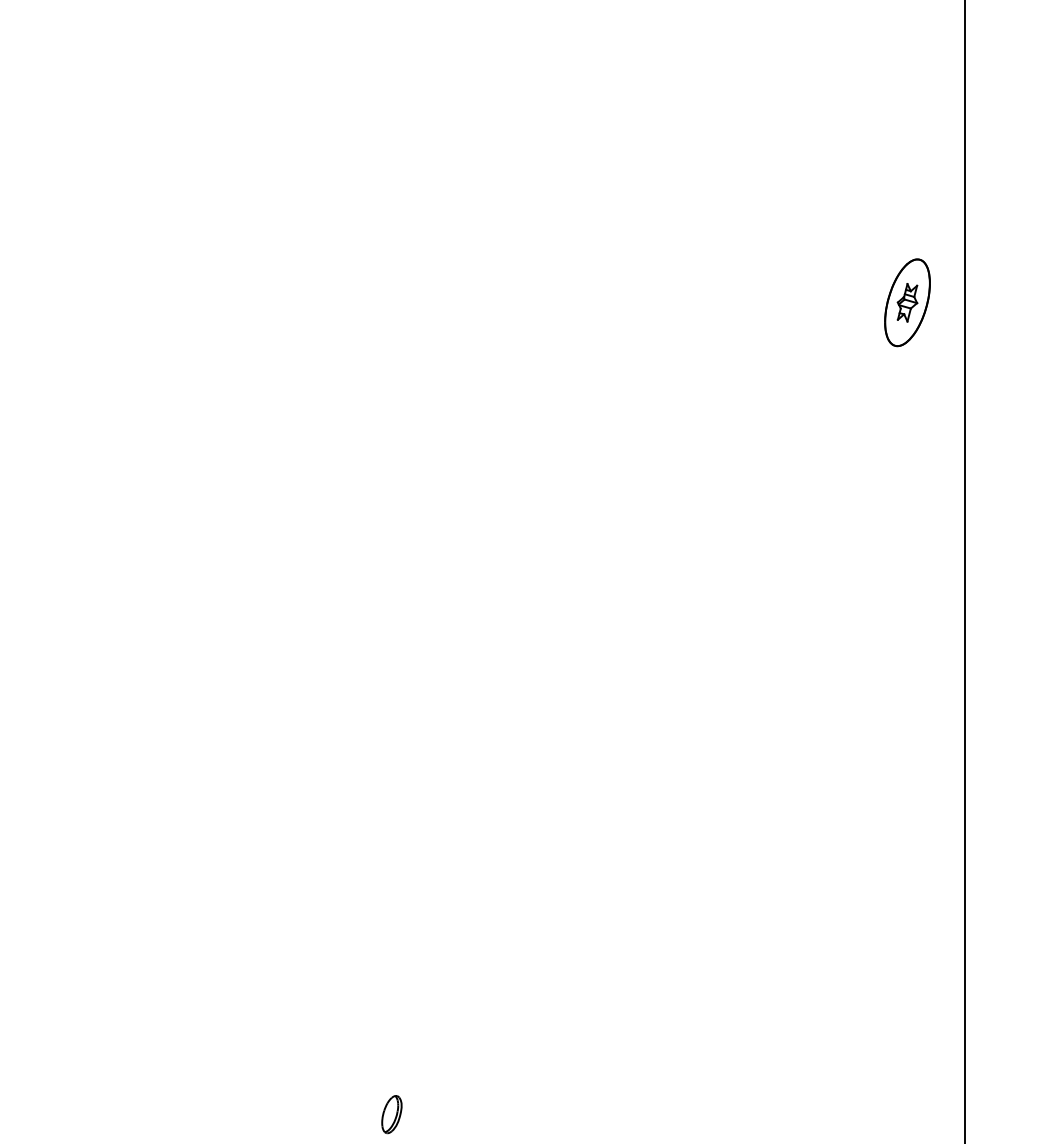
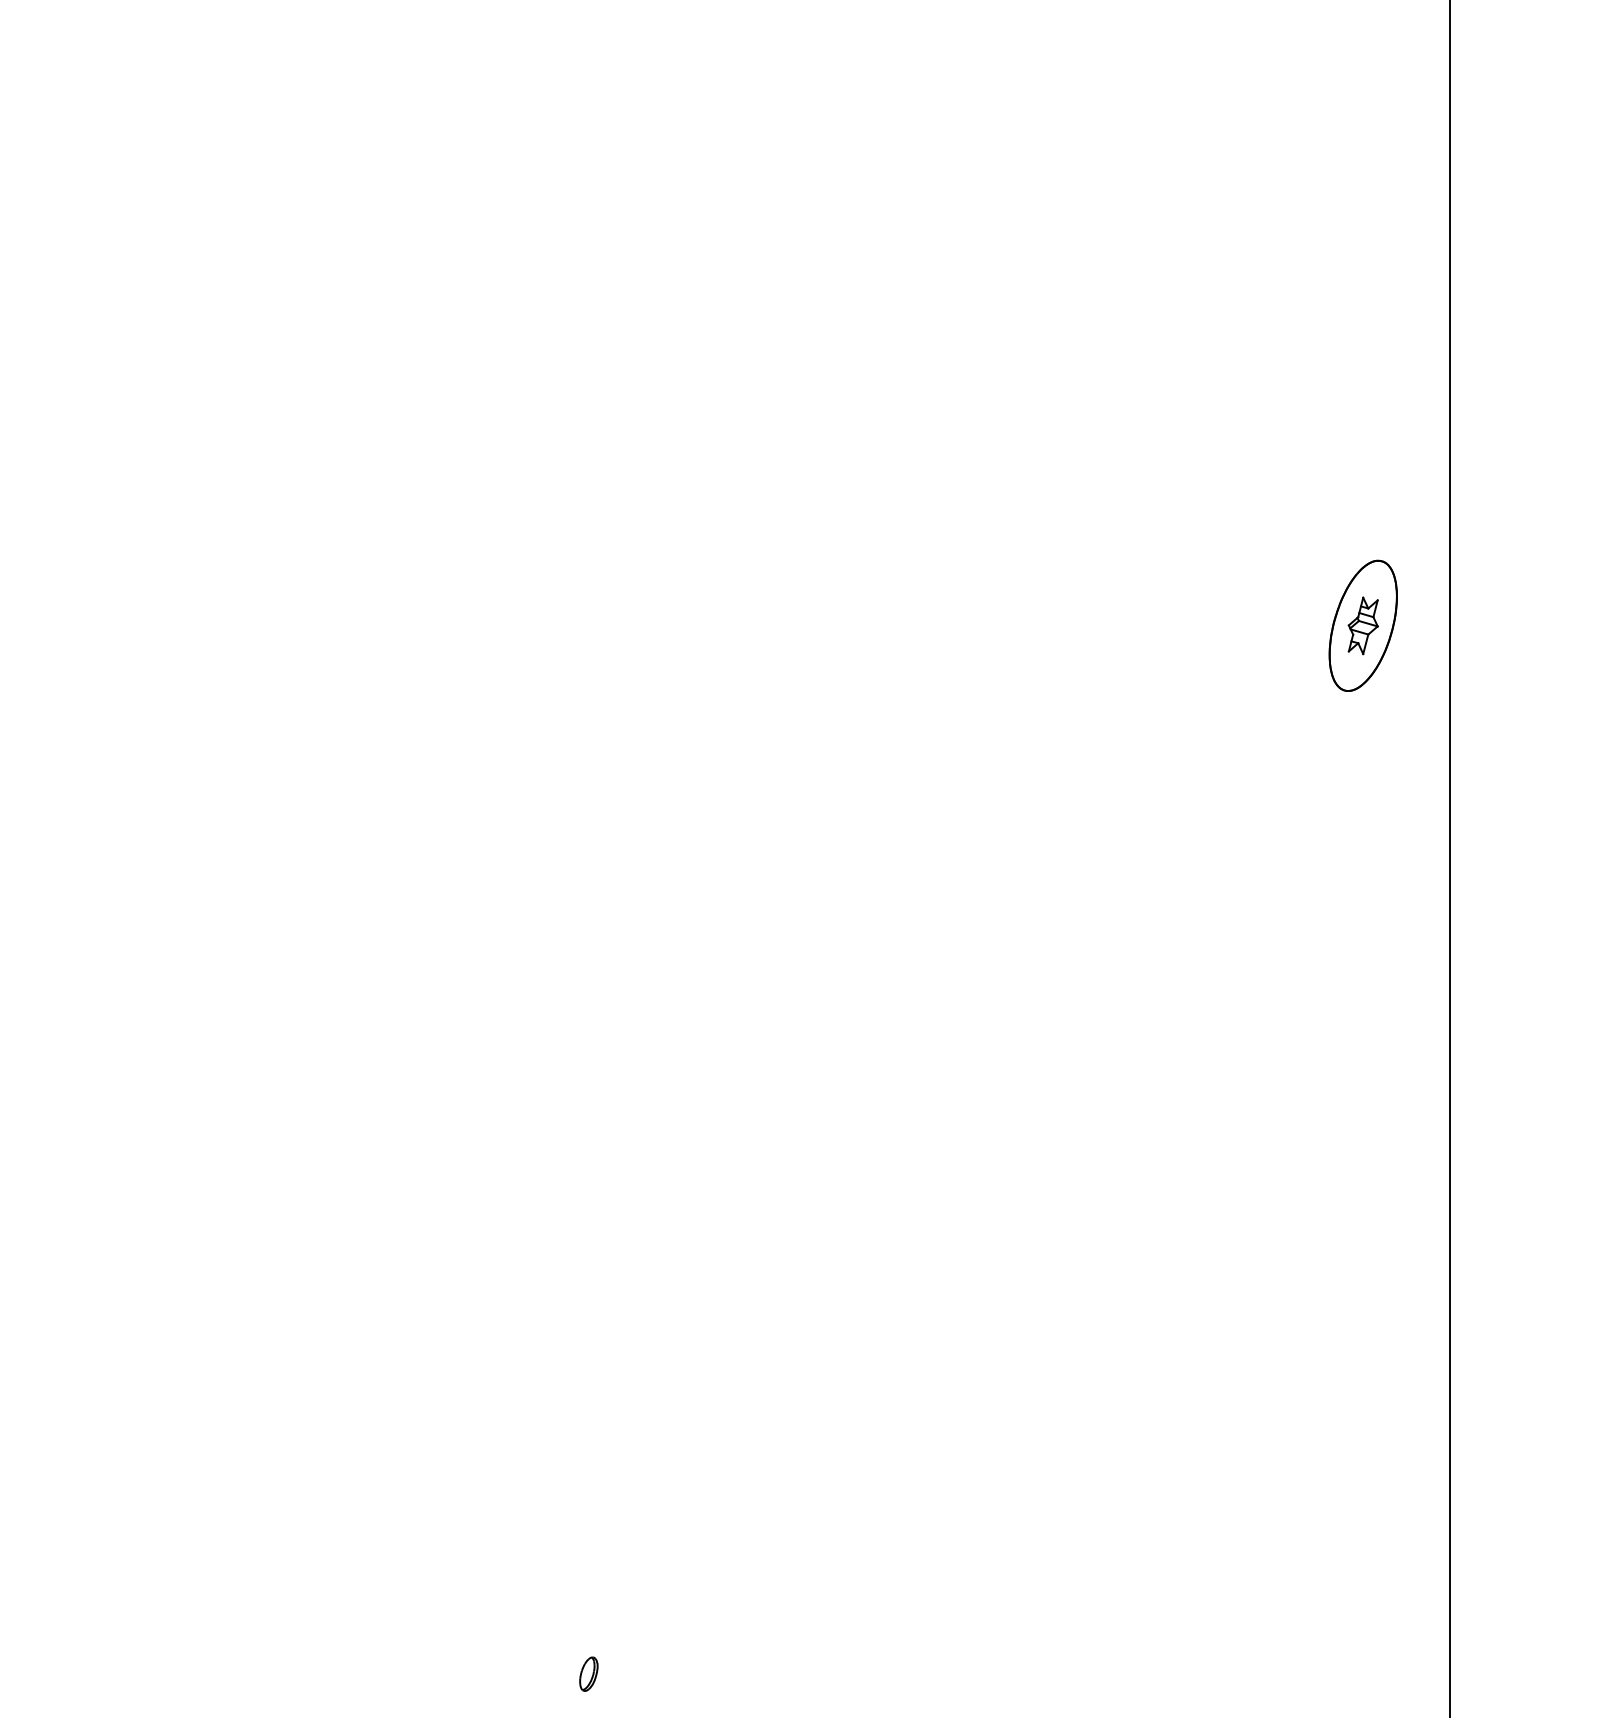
part: (907, 302) -> (1363, 625), moved
part: (391, 1114) -> (588, 1673), size x0.6

